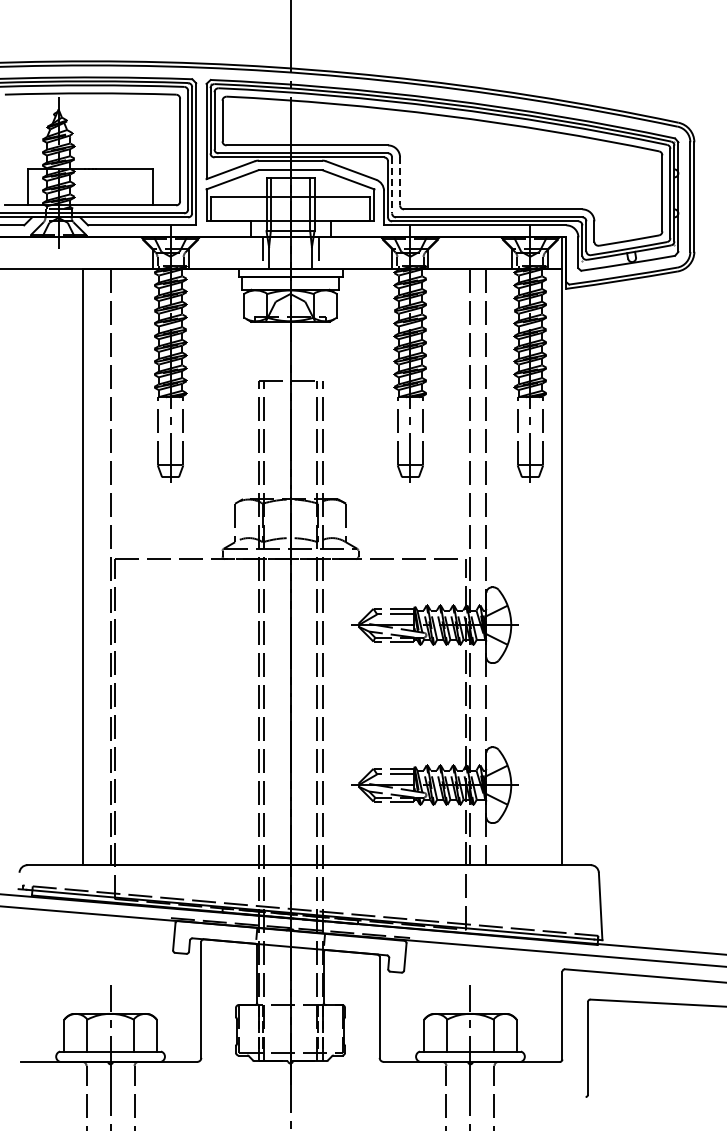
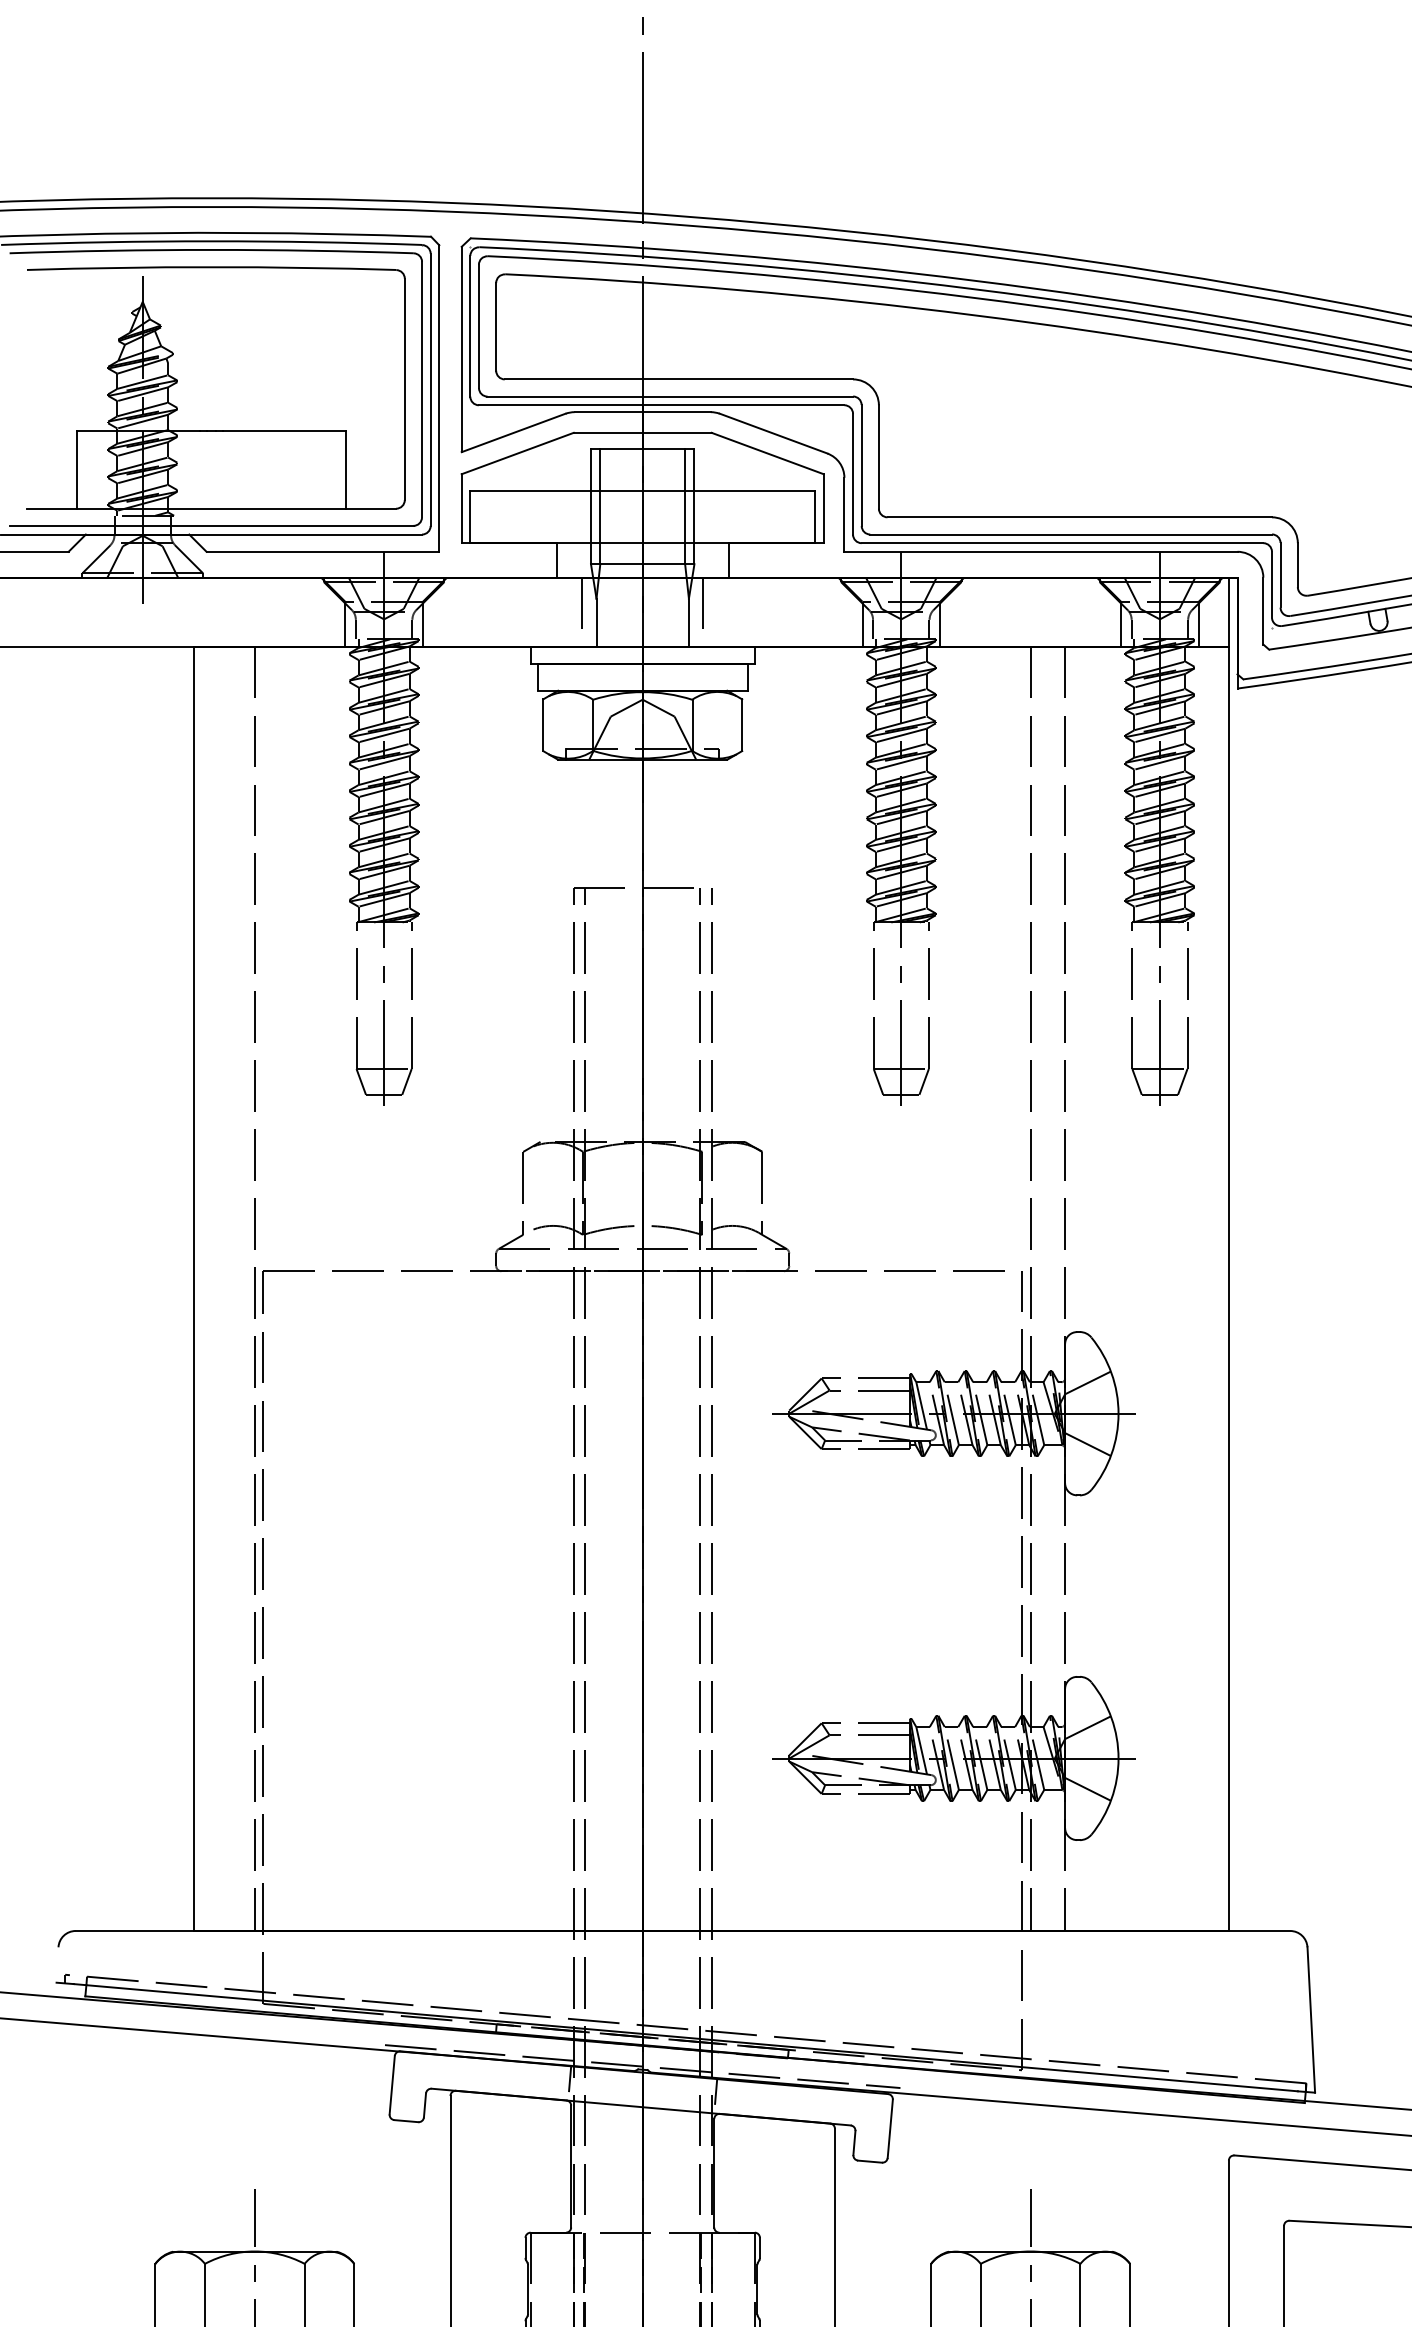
line: (400, 181) -> (879, 457), dashed -> solid
line: (392, 185) -> (862, 465), dashed -> solid

